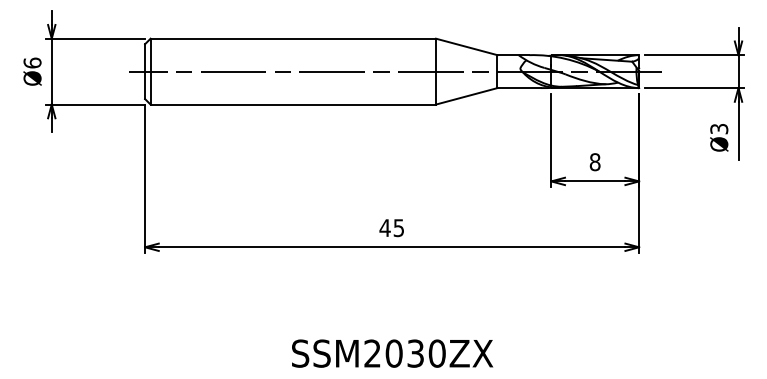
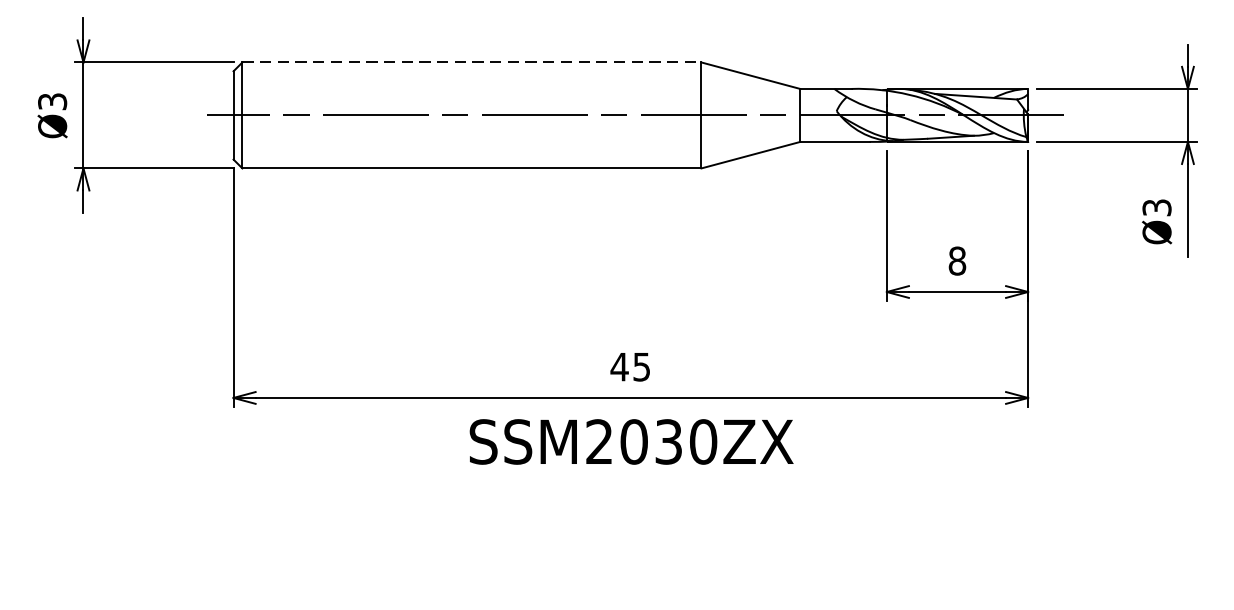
line: (293, 38) -> (472, 62), solid -> dashed
text: (32, 62) -> (52, 100), Ø6 -> Ø3
text: (392, 353) -> (631, 441), moved

